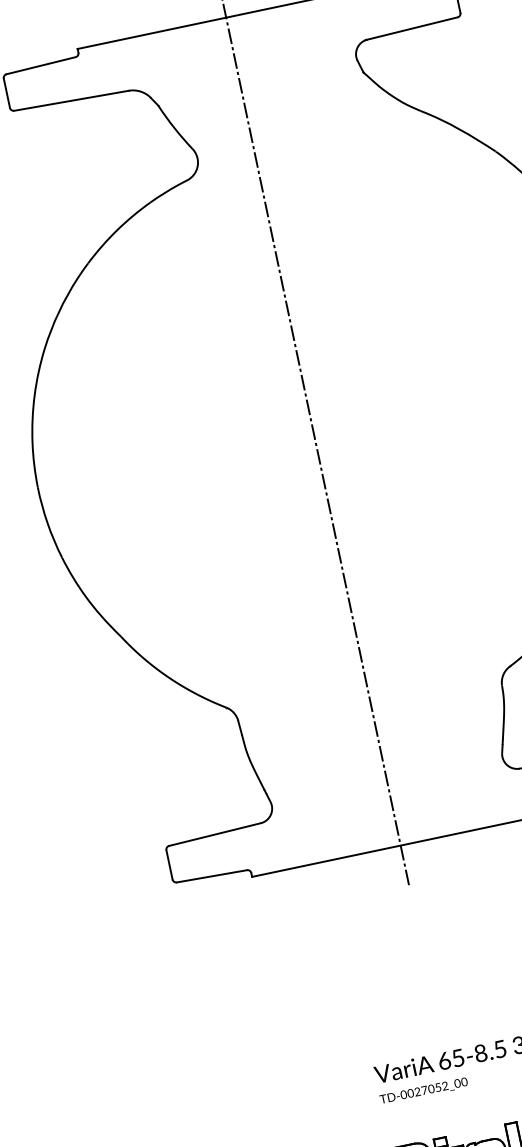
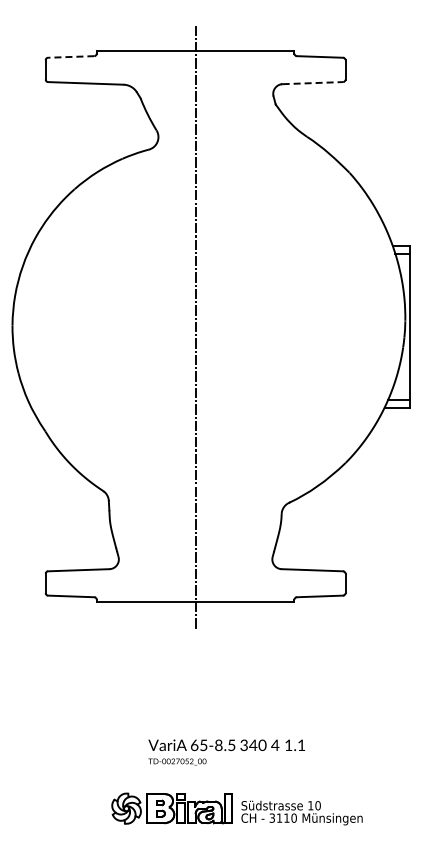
line: (413, 28) -> (313, 83), solid -> dashed
line: (39, 65) -> (70, 56), solid -> dashed

